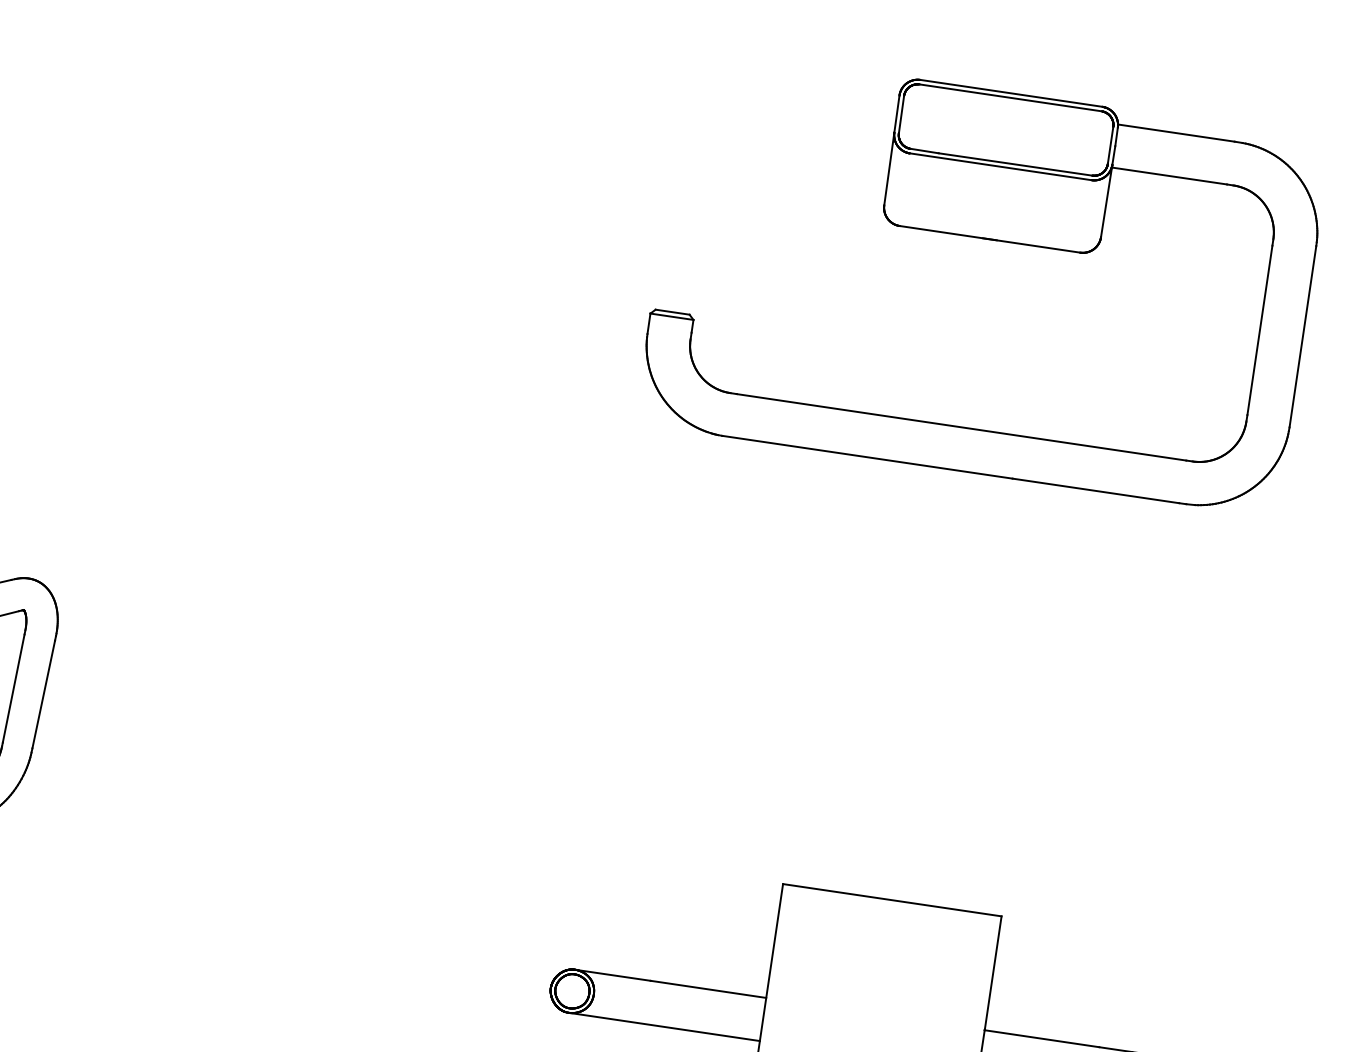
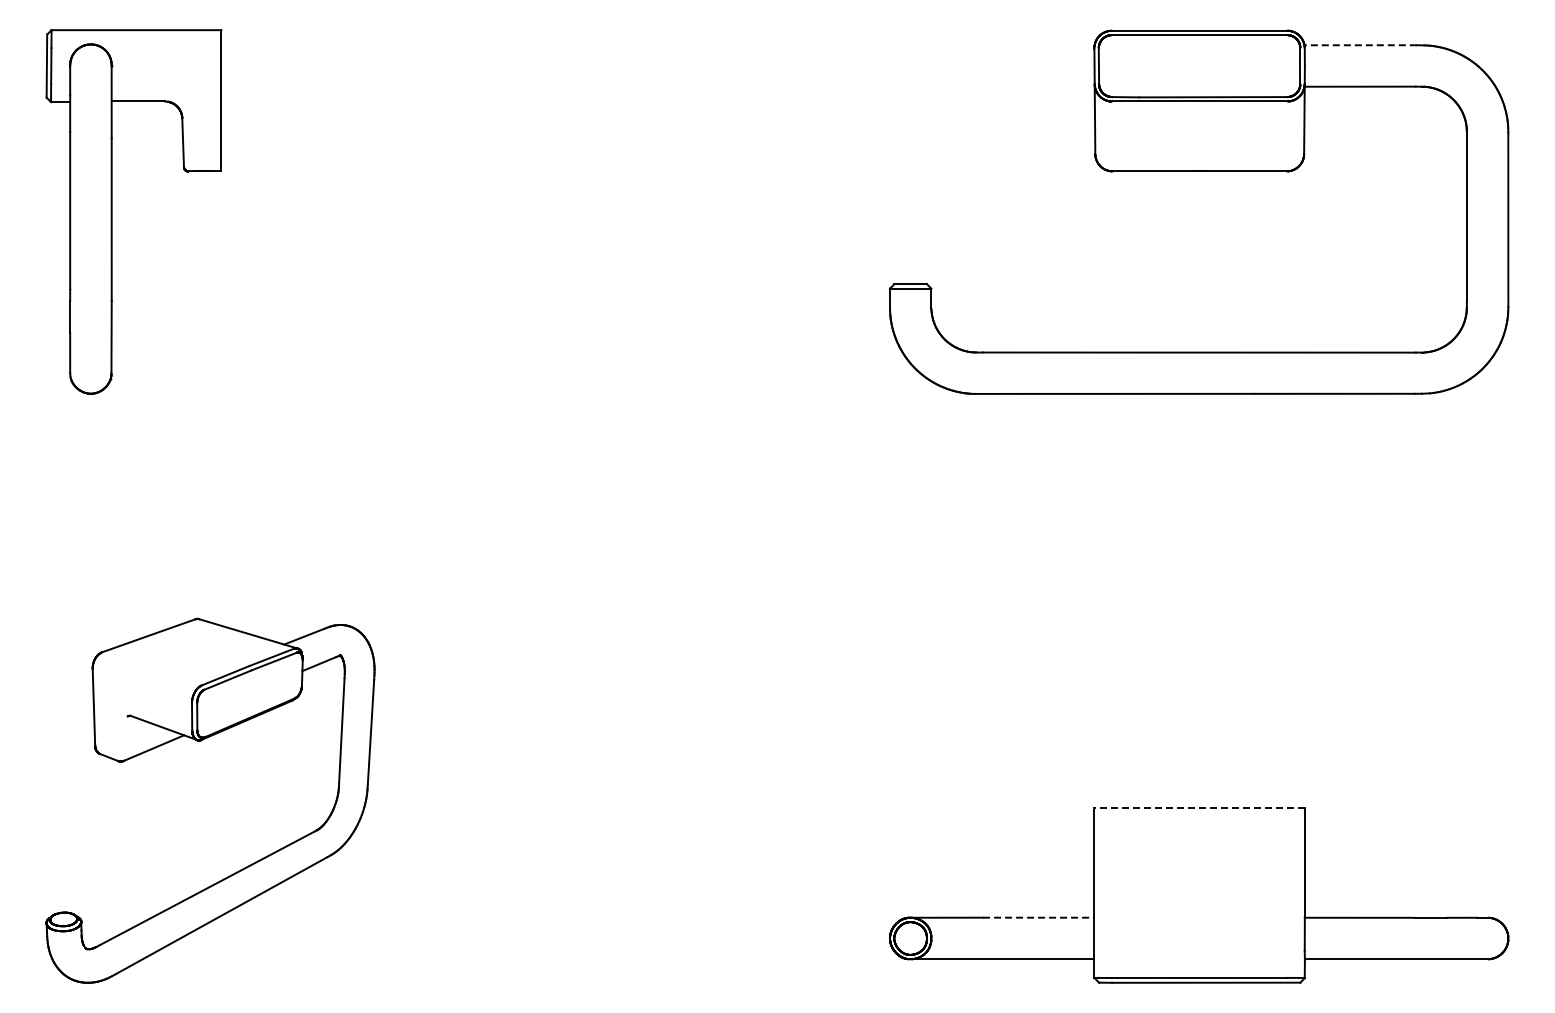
line: (1176, 133) -> (1360, 45), solid -> dashed
line: (892, 900) -> (1199, 808), solid -> dashed
line: (708, 989) -> (1038, 917), solid -> dashed

